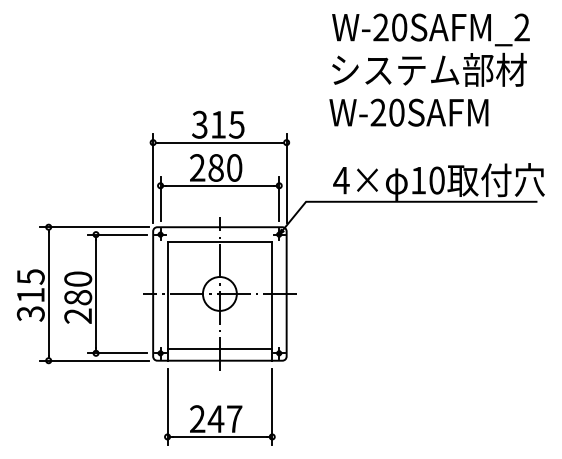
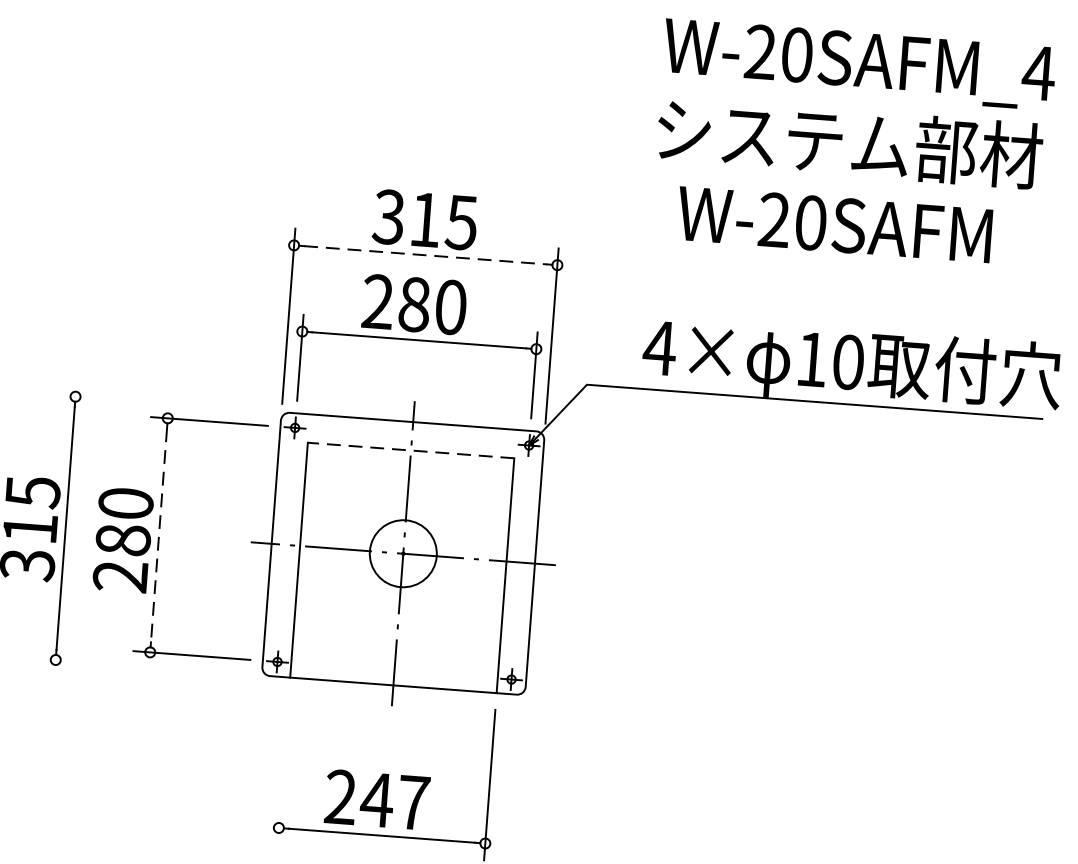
text: (521, 27) -> (1037, 72), W-20SAFM_2 -> W-20SAFM_4
text: (408, 112) -> (833, 224), moved
line: (219, 142) -> (424, 254), solid -> dashed
line: (94, 227) -> (165, 404), removed
line: (219, 241) -> (410, 450), solid -> dashed
line: (96, 294) -> (159, 536), solid -> dashed
line: (219, 348) -> (394, 661), removed
line: (94, 360) -> (146, 666), removed
line: (167, 407) -> (283, 769), removed

